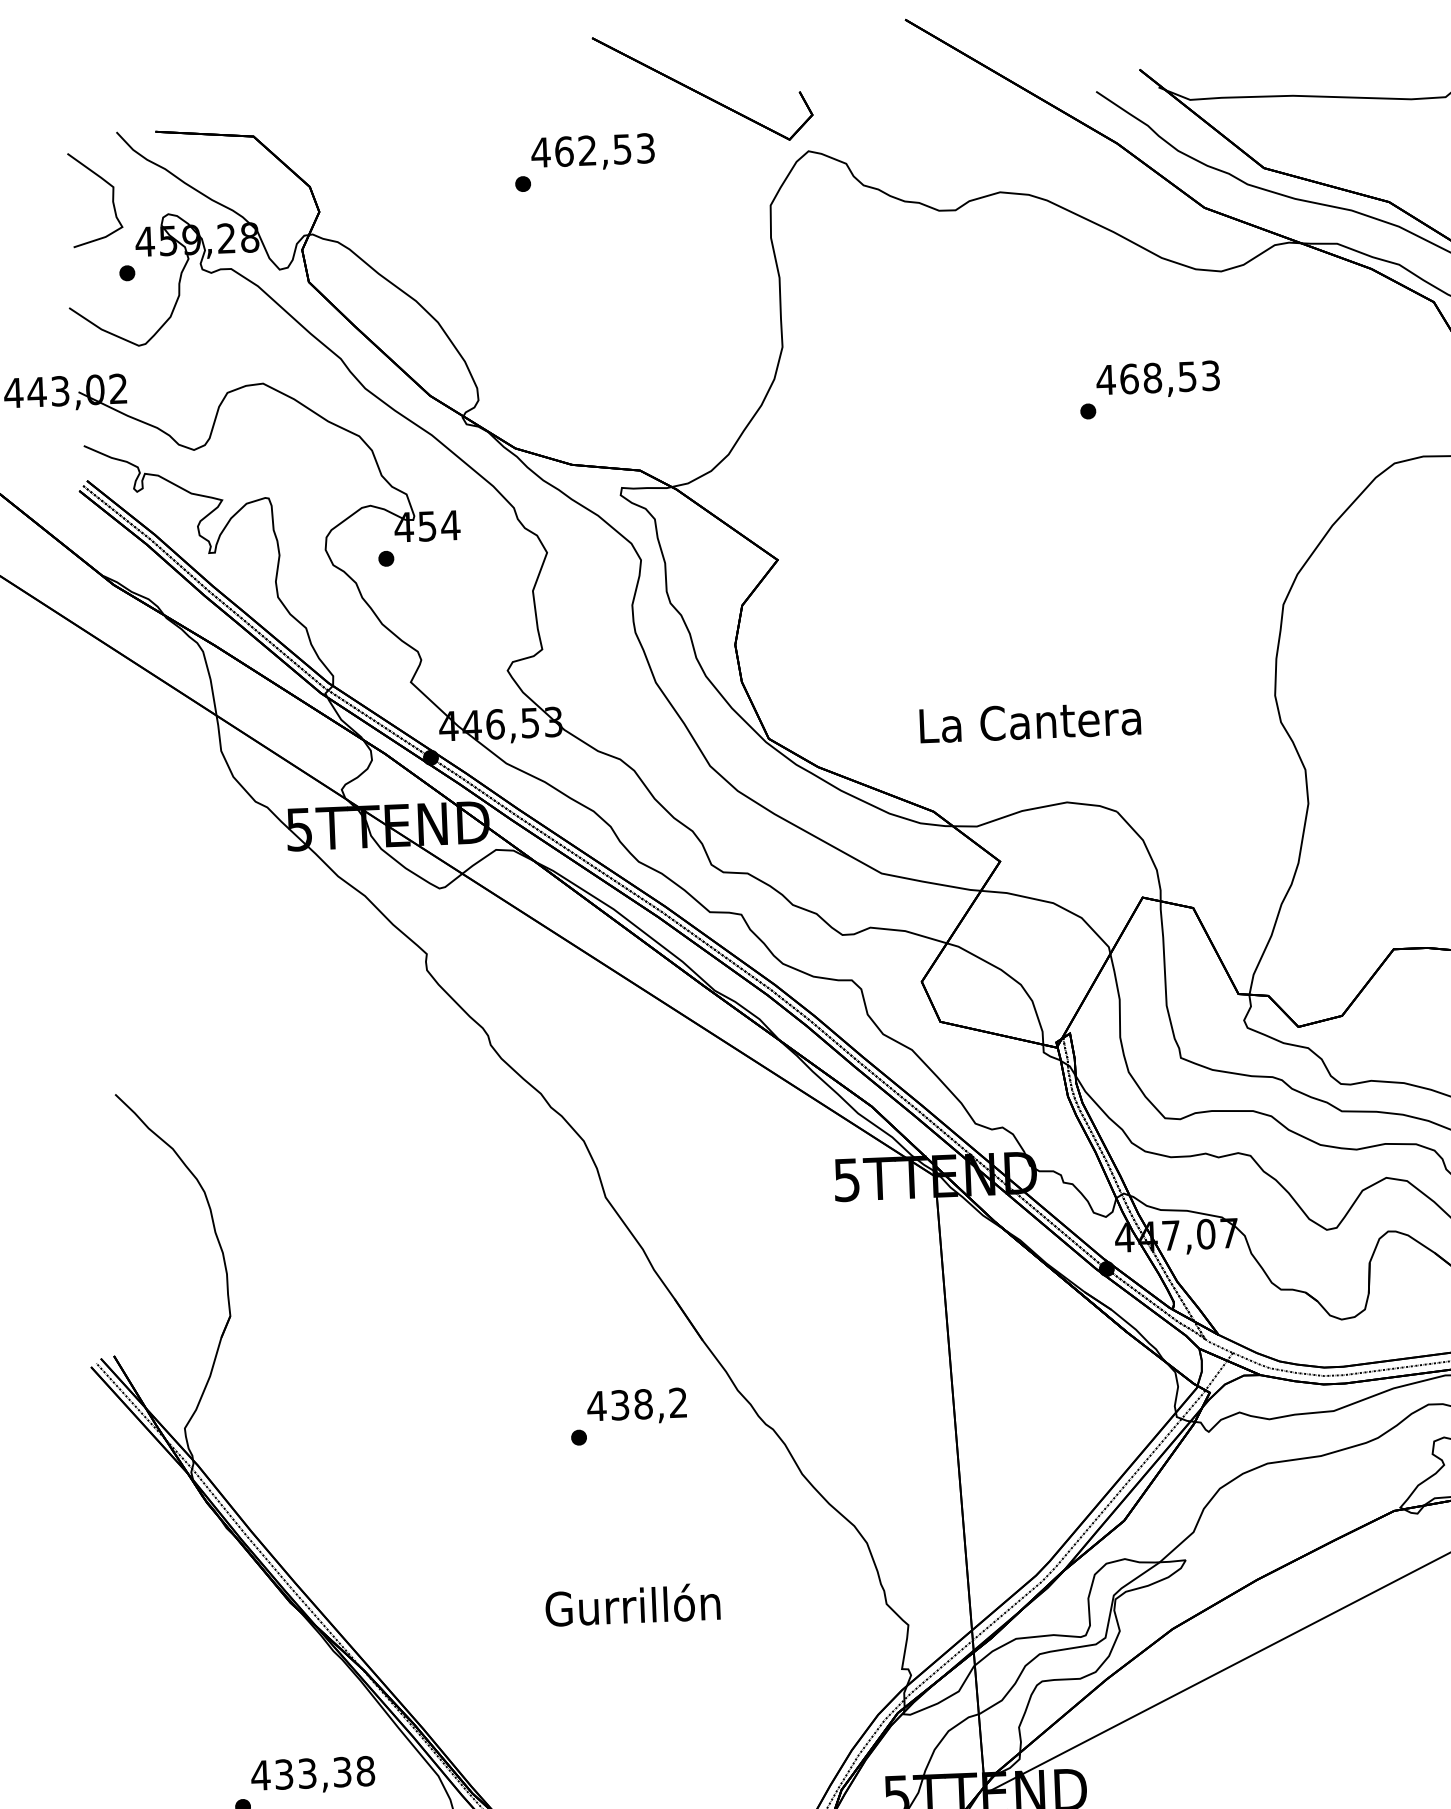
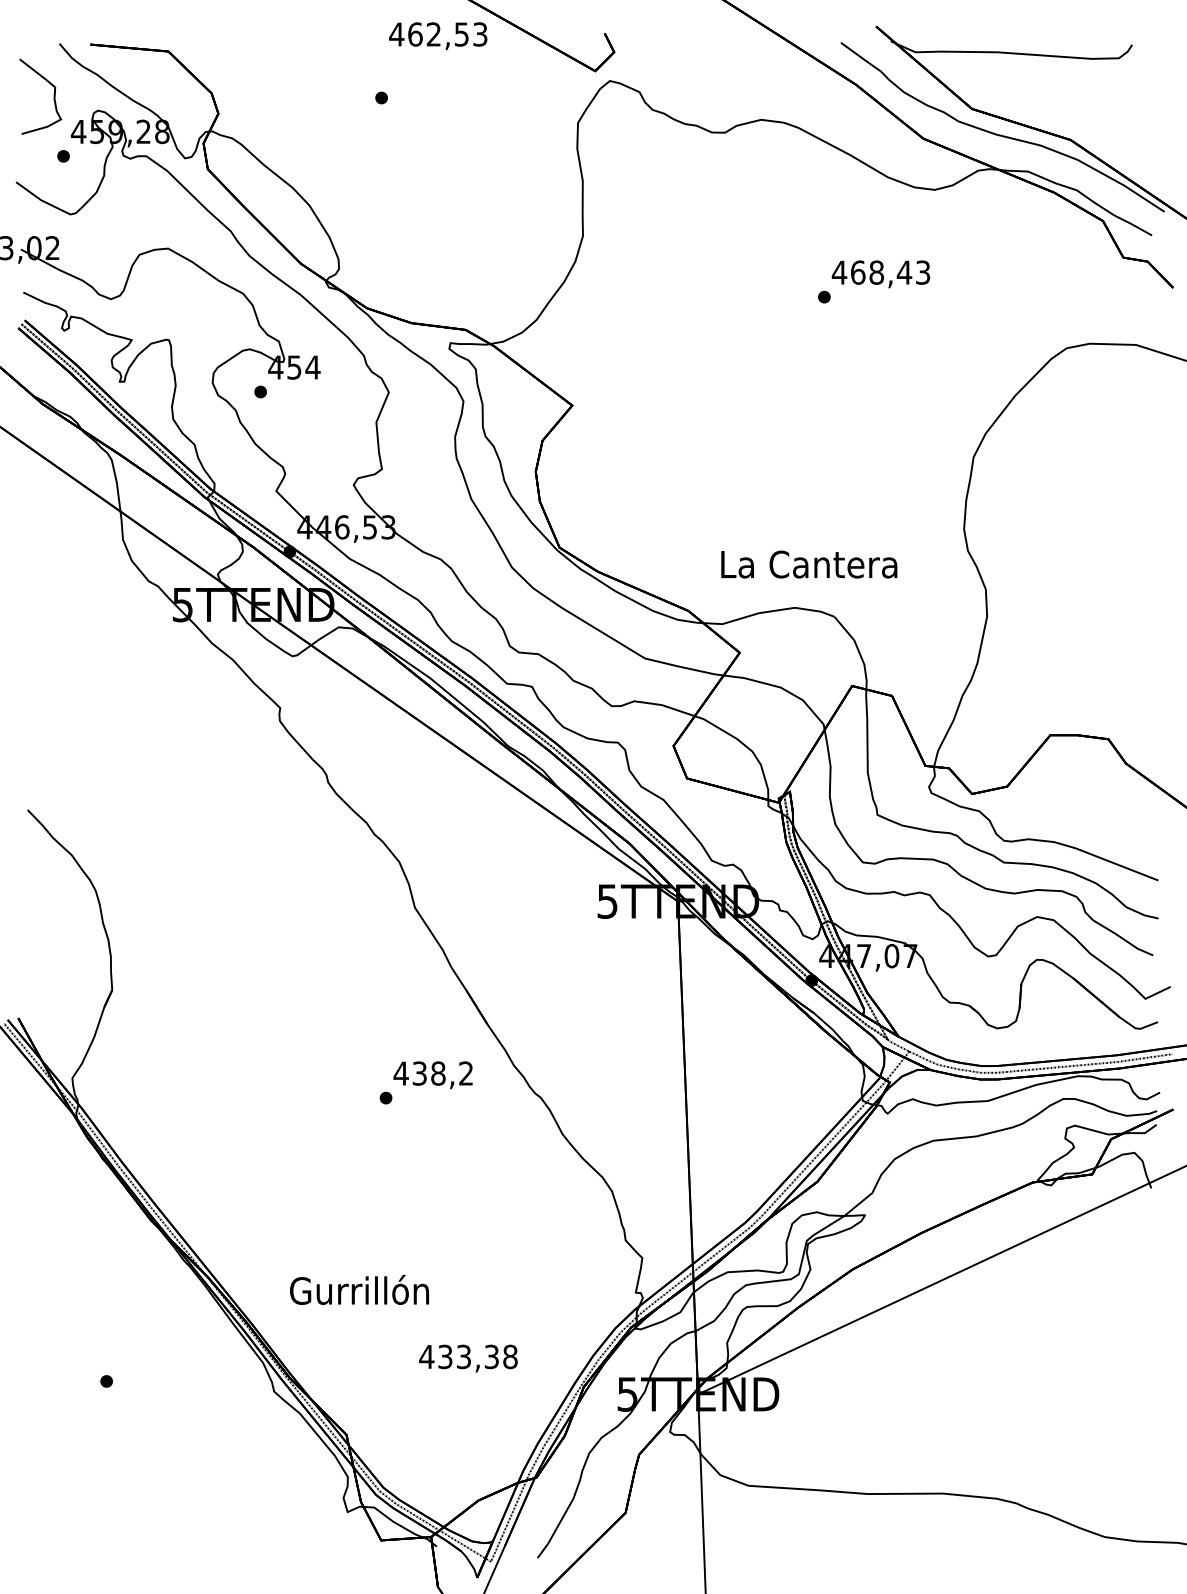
text: (593, 153) -> (438, 36), moved
text: (1187, 376) -> (904, 272), 468,53 -> 468,43
text: (1030, 721) -> (809, 564), moved
text: (632, 1604) -> (359, 1289), moved
text: (313, 1775) -> (468, 1358), moved

